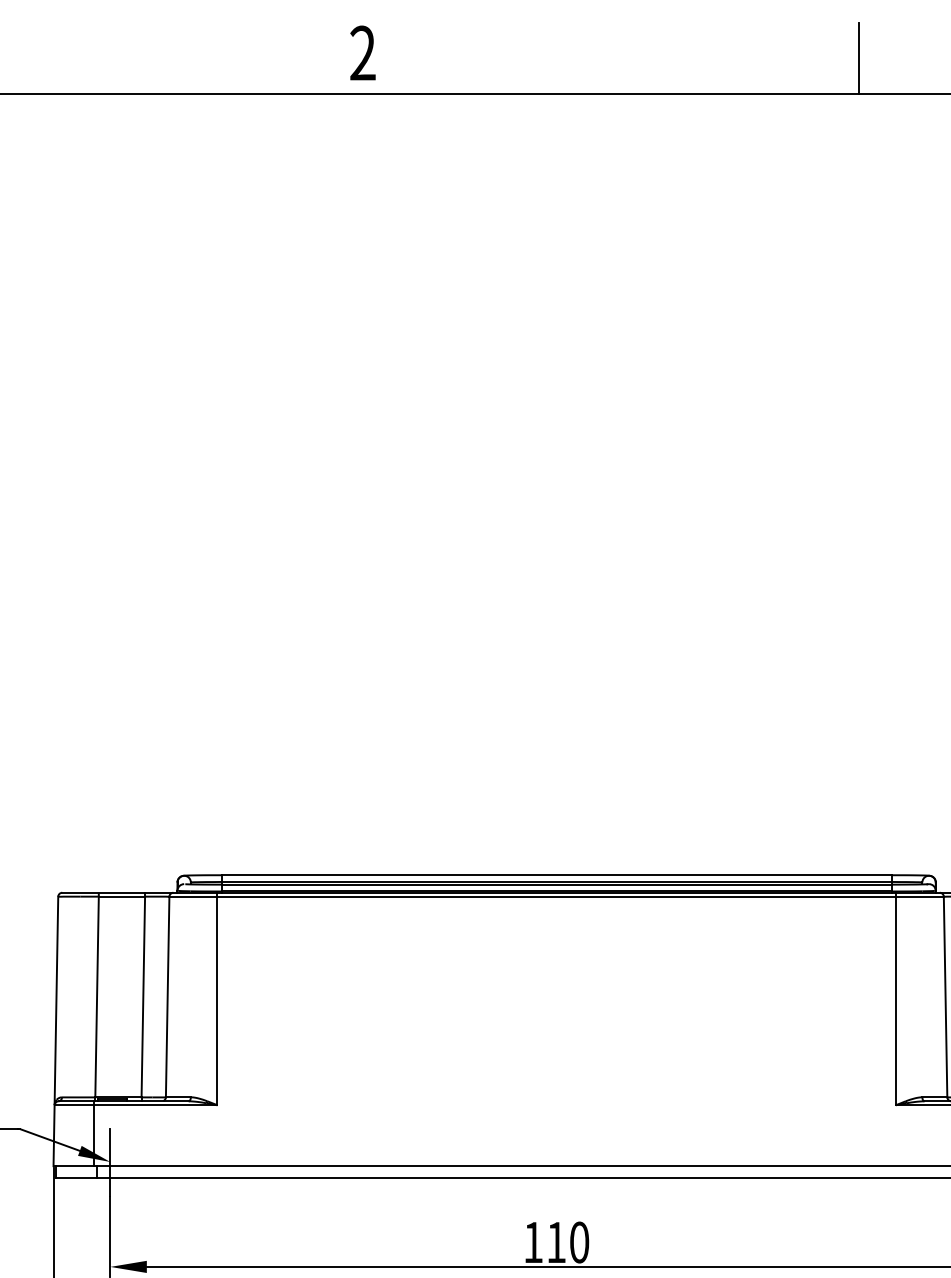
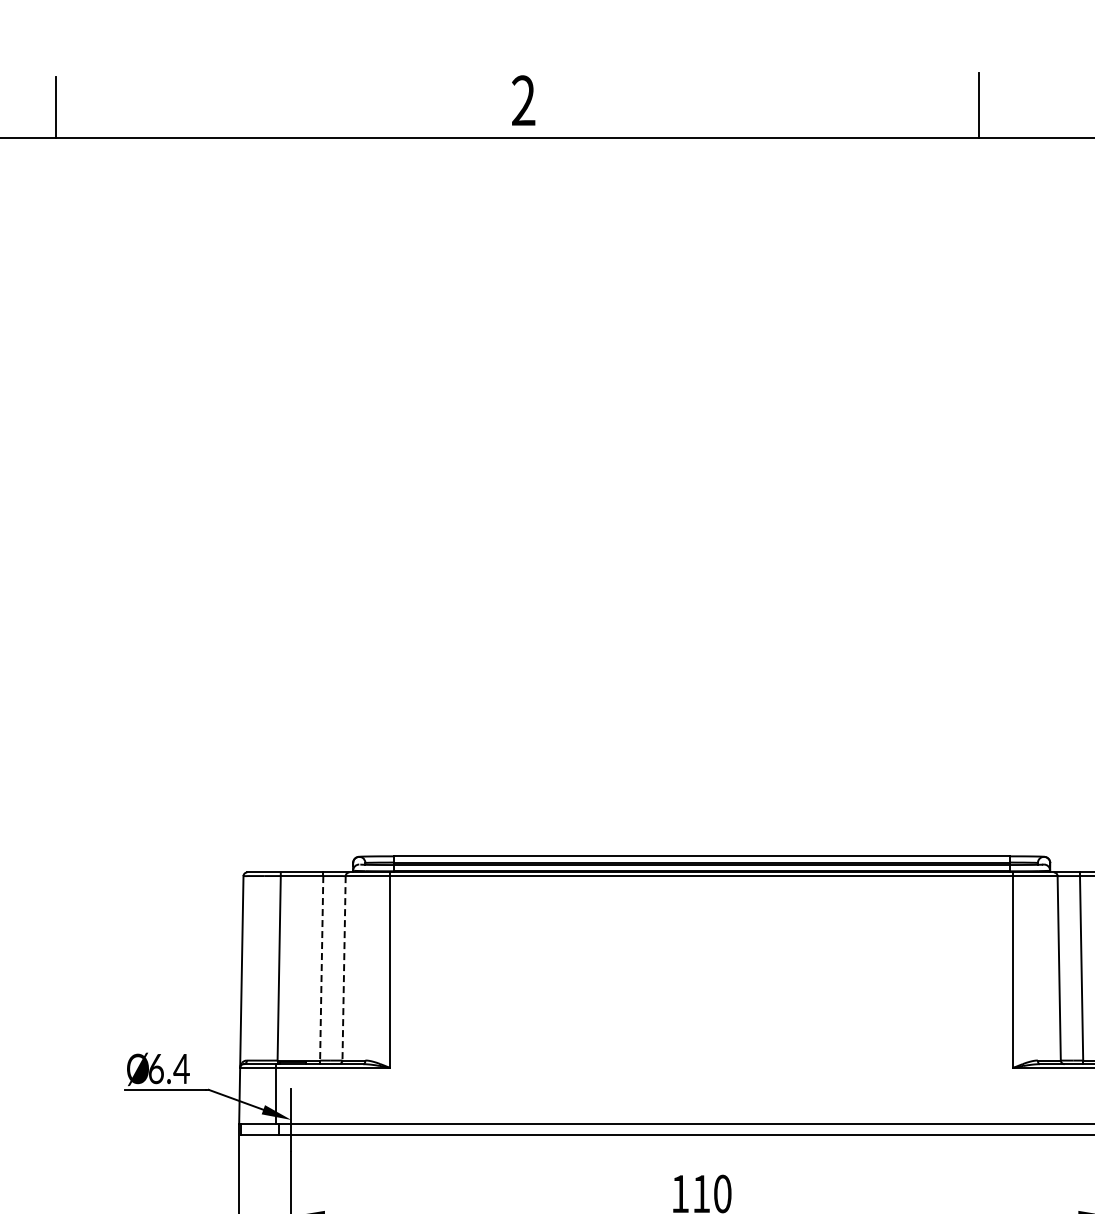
line: (143, 997) -> (321, 968), solid -> dashed
line: (168, 997) -> (344, 968), solid -> dashed

